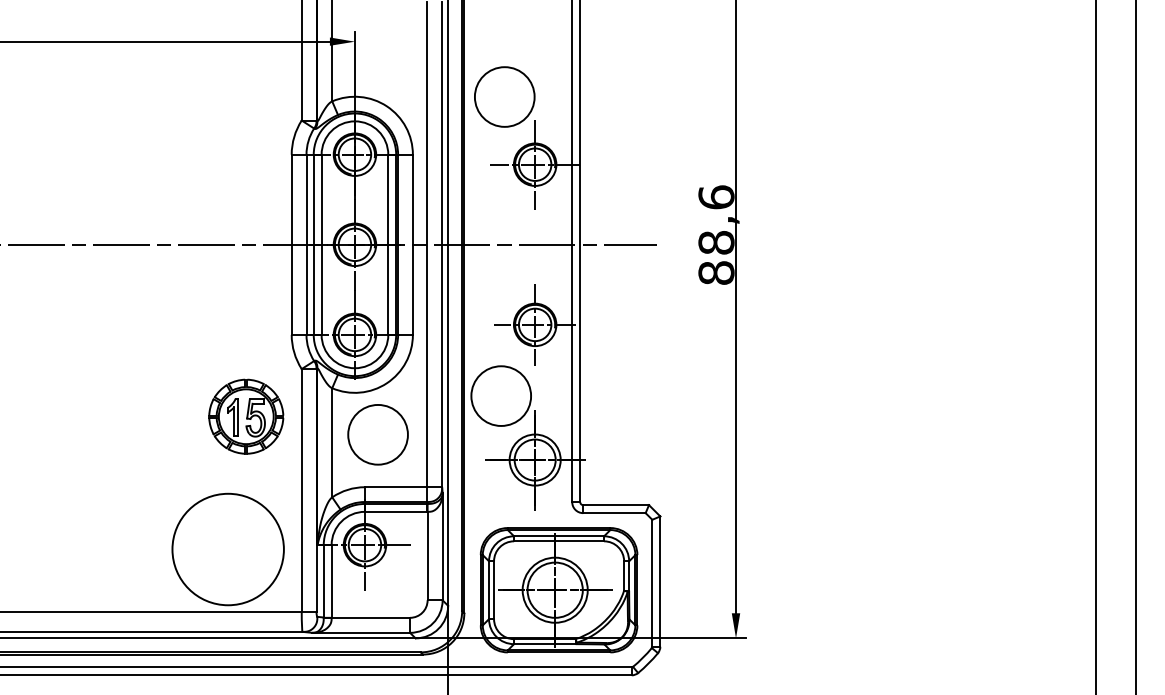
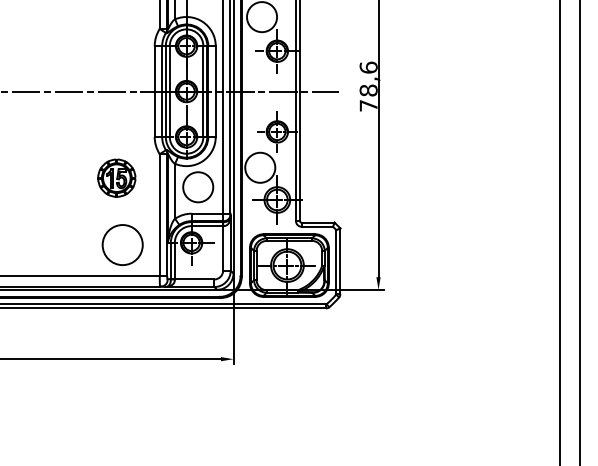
text: (716, 272) -> (368, 105), 88,6 -> 78,6
part: (245, 415) -> (116, 177), moved
circle: (227, 550) -> (122, 245), size x0.71

